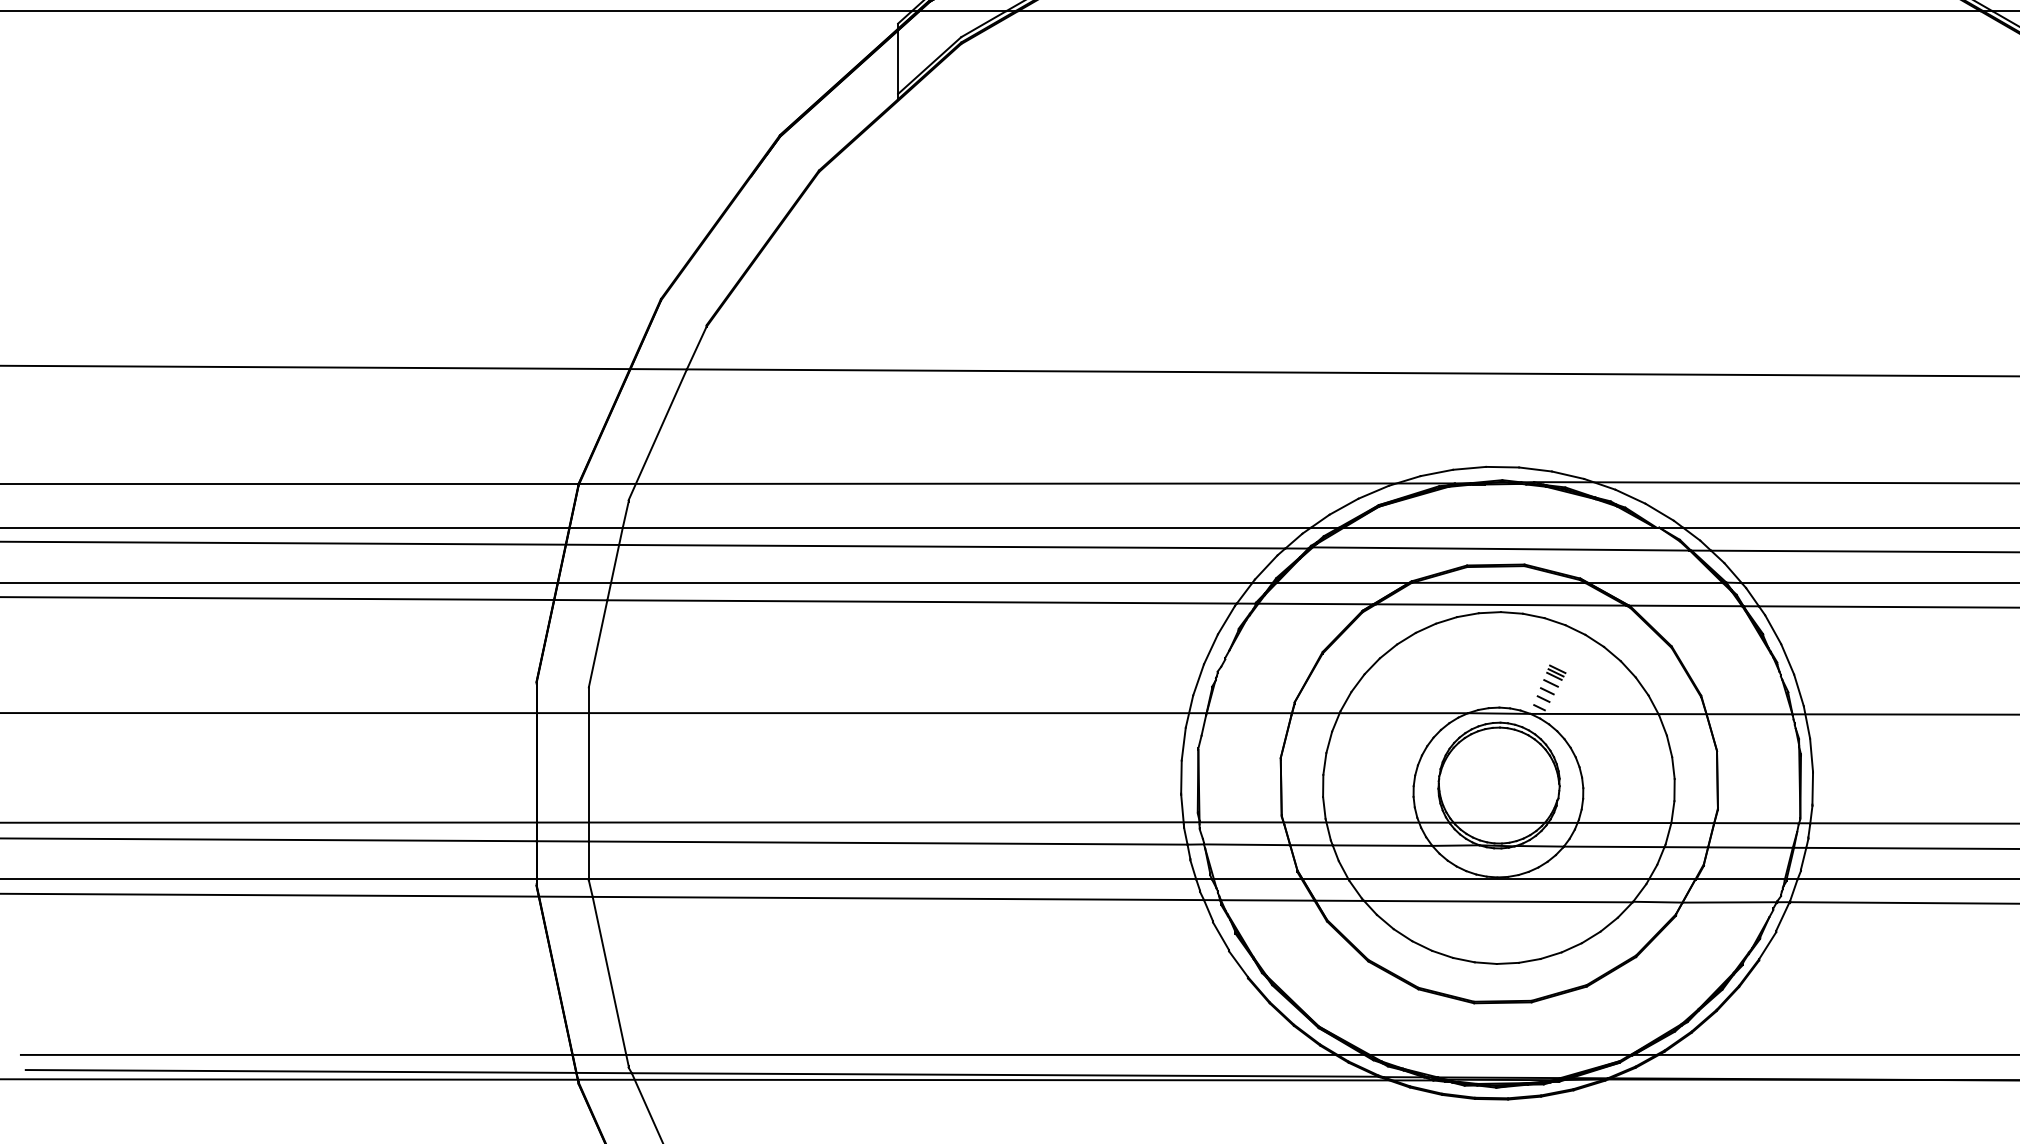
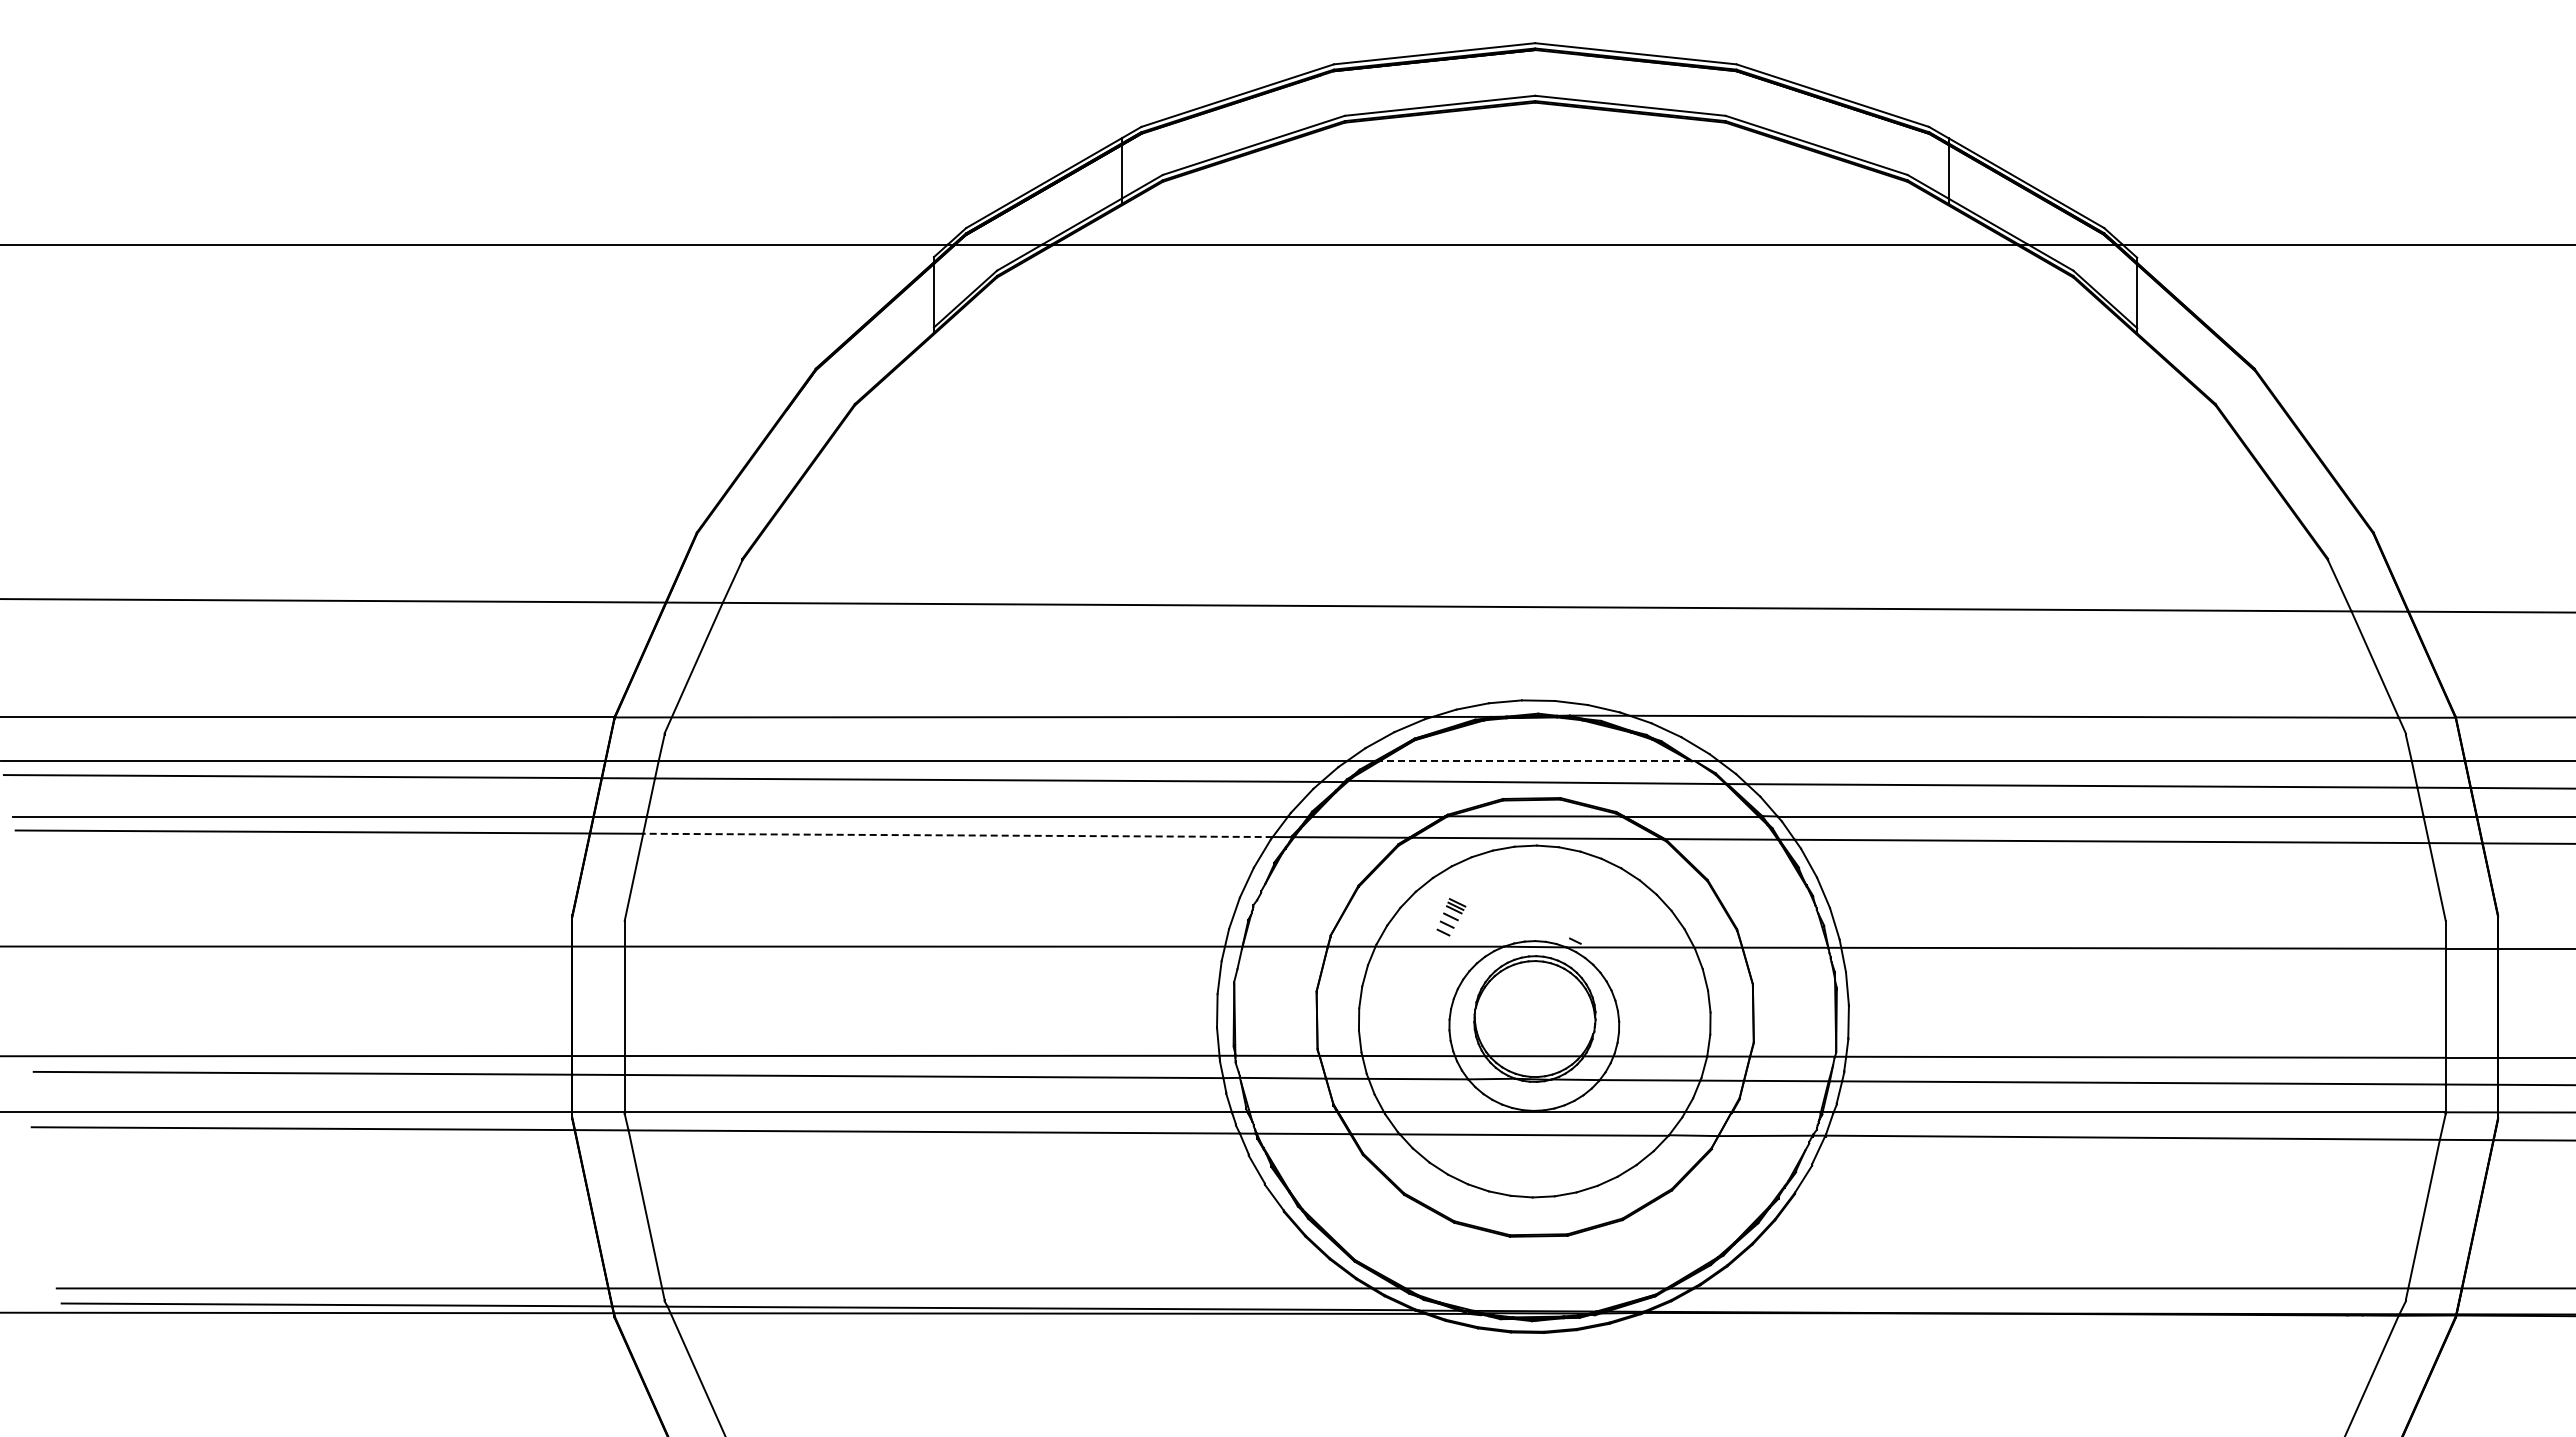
line: (1499, 528) -> (1535, 761), solid -> dashed
line: (921, 602) -> (957, 835), solid -> dashed
part: (1551, 684) -> (1451, 917), moved

